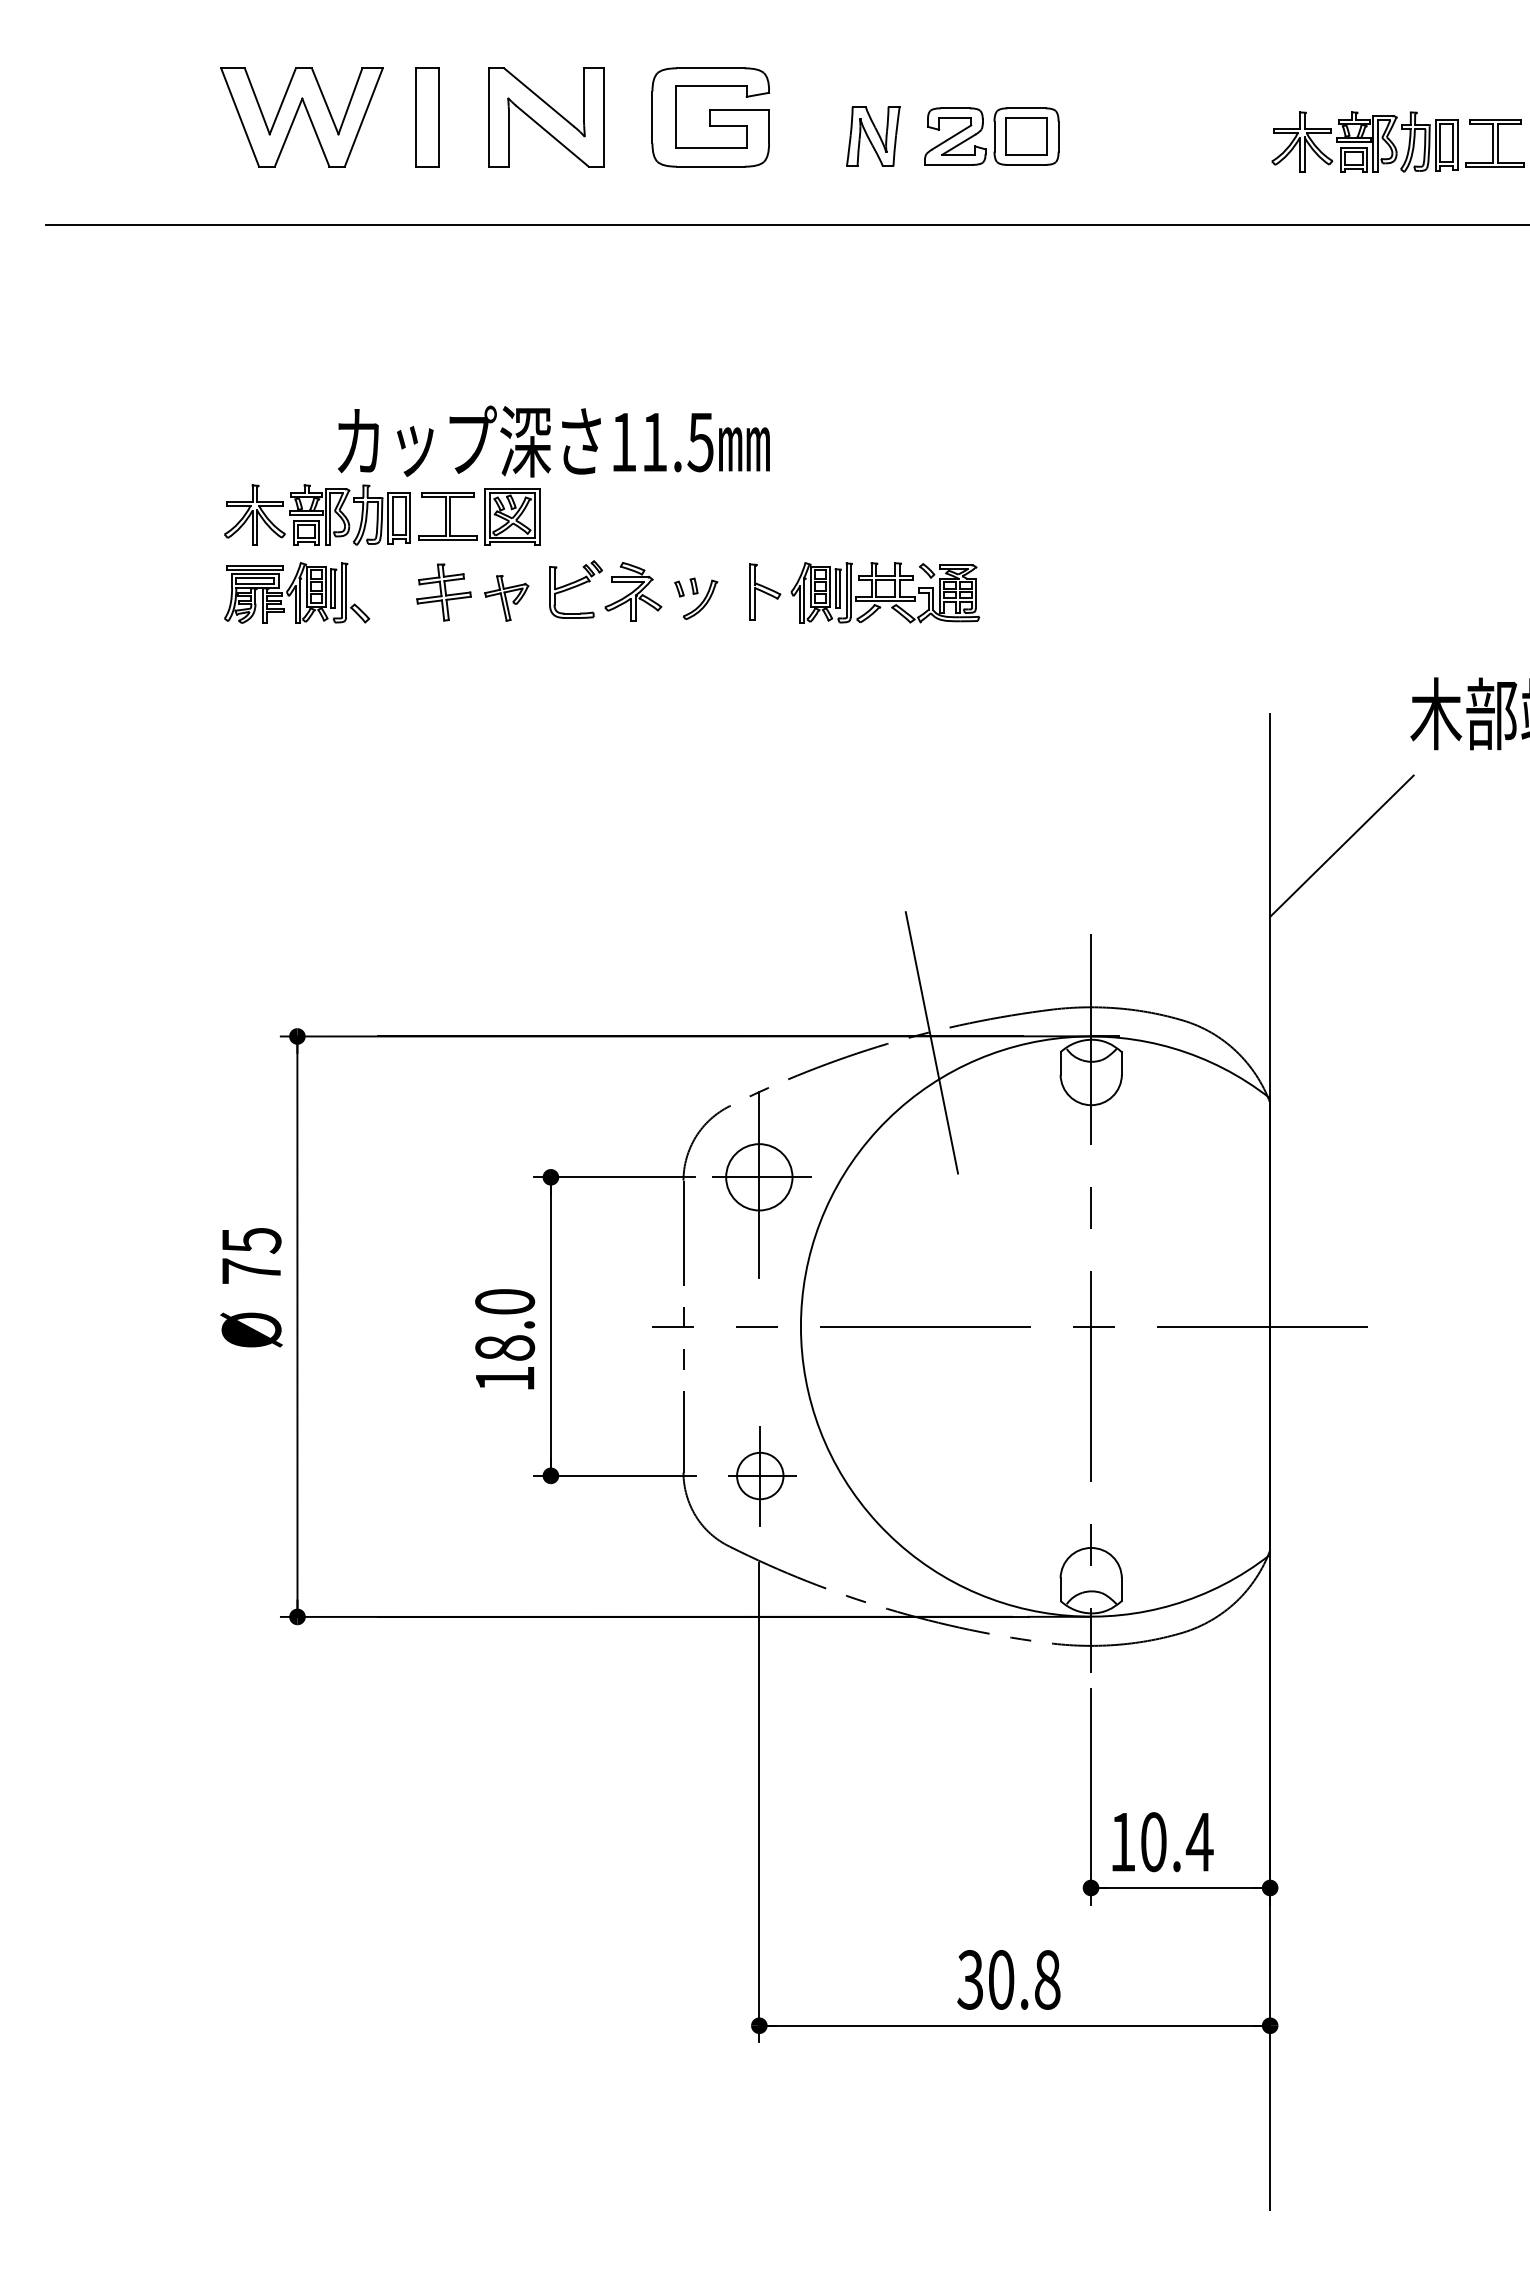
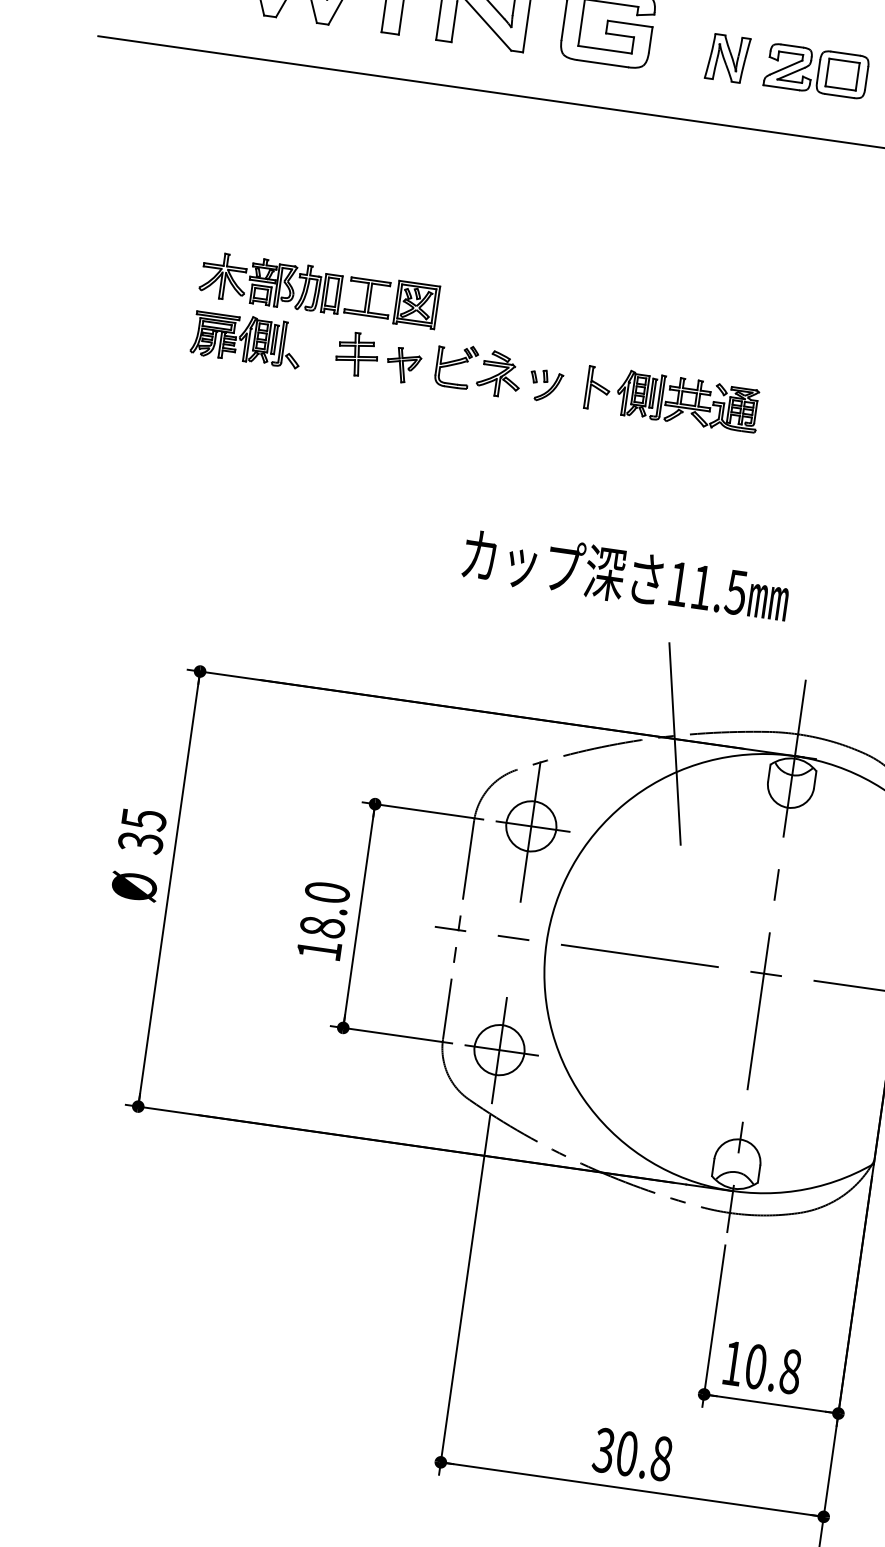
text: (553, 441) -> (625, 576), moved
text: (251, 1271) -> (140, 842), 75 -> 35
part: (762, 1476) -> (501, 1050), size x1.43
text: (1199, 1842) -> (790, 1371), 10.4 -> 10.8

